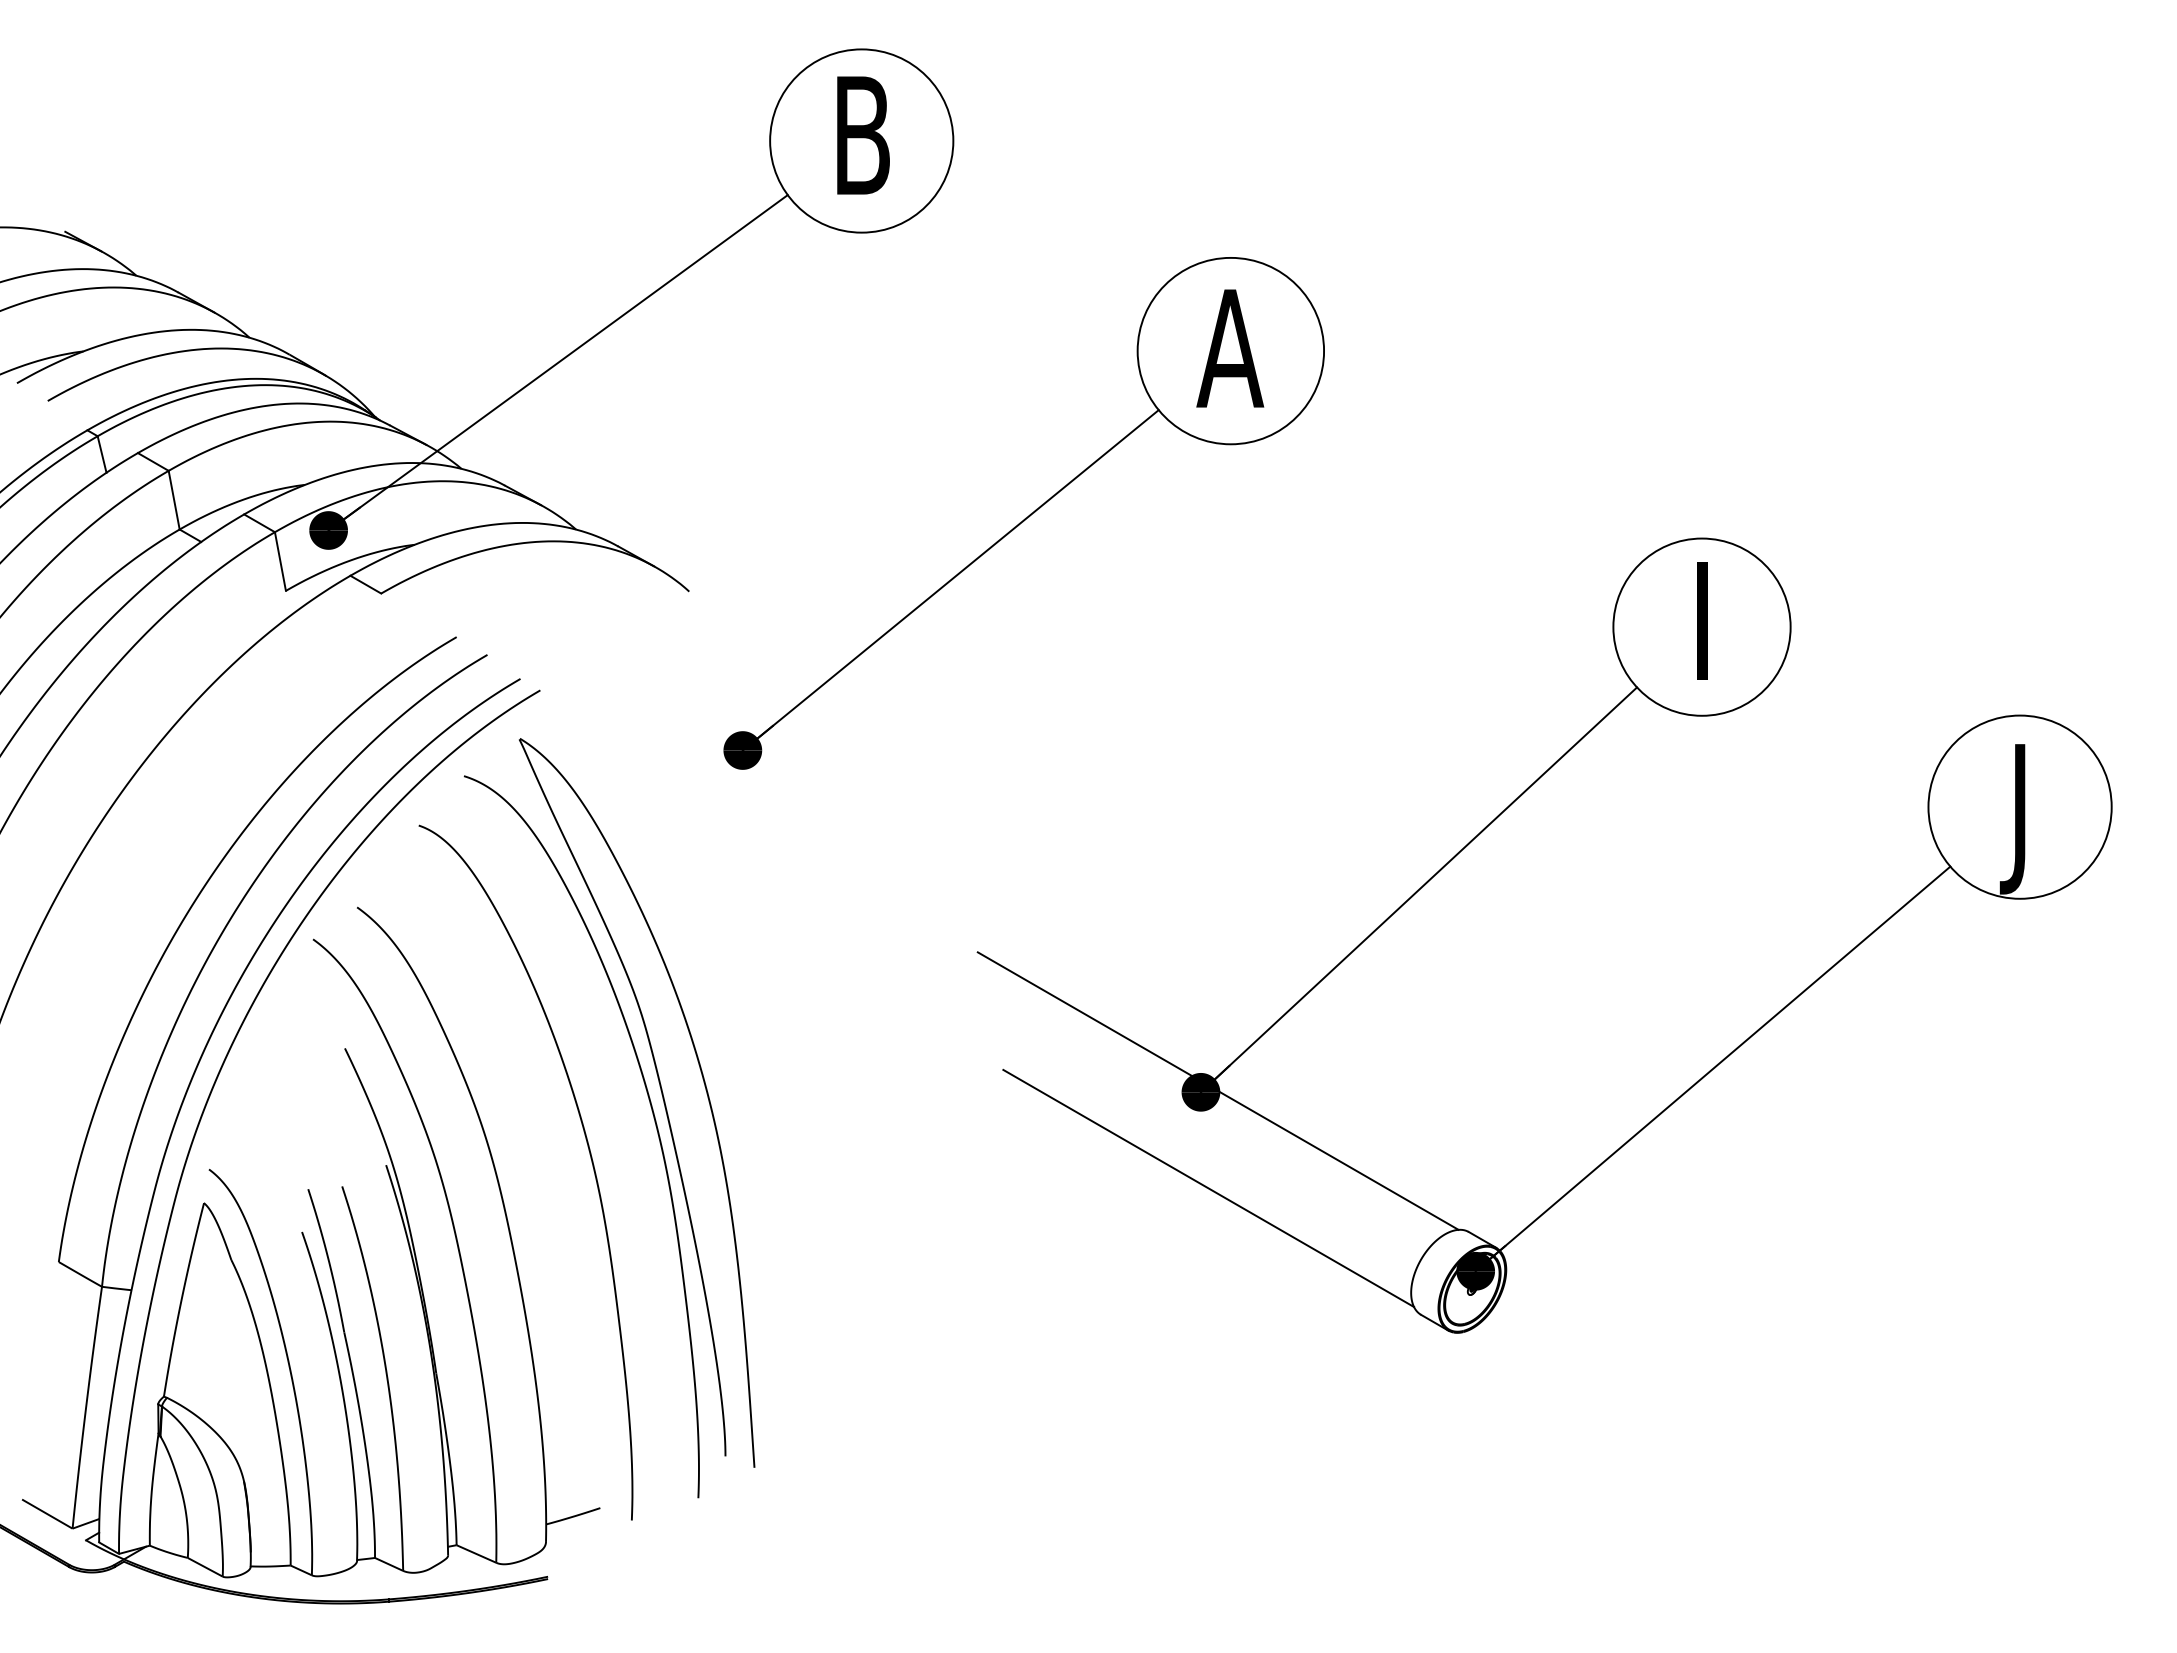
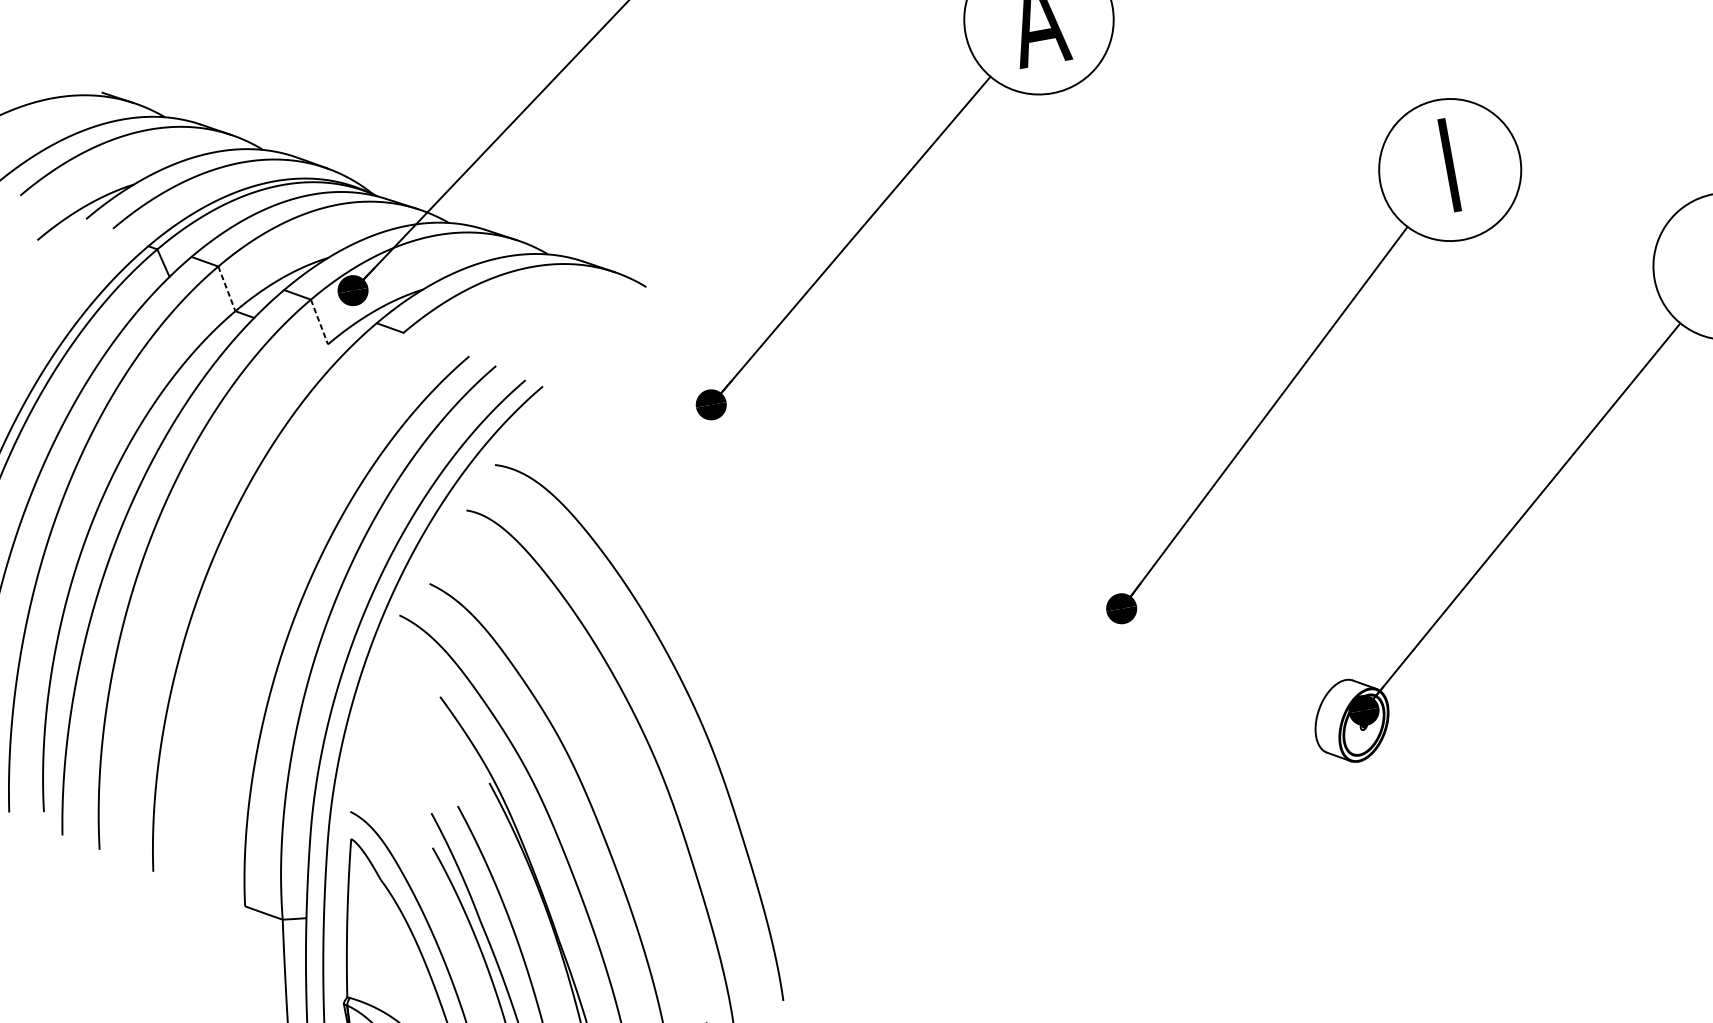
line: (174, 500) -> (227, 289), solid -> dashed
line: (280, 561) -> (319, 322), solid -> dashed
line: (1217, 1090) -> (1134, 604), removed
part: (662, 1099) -> (697, 691), removed
line: (1208, 1188) -> (1141, 683), removed

